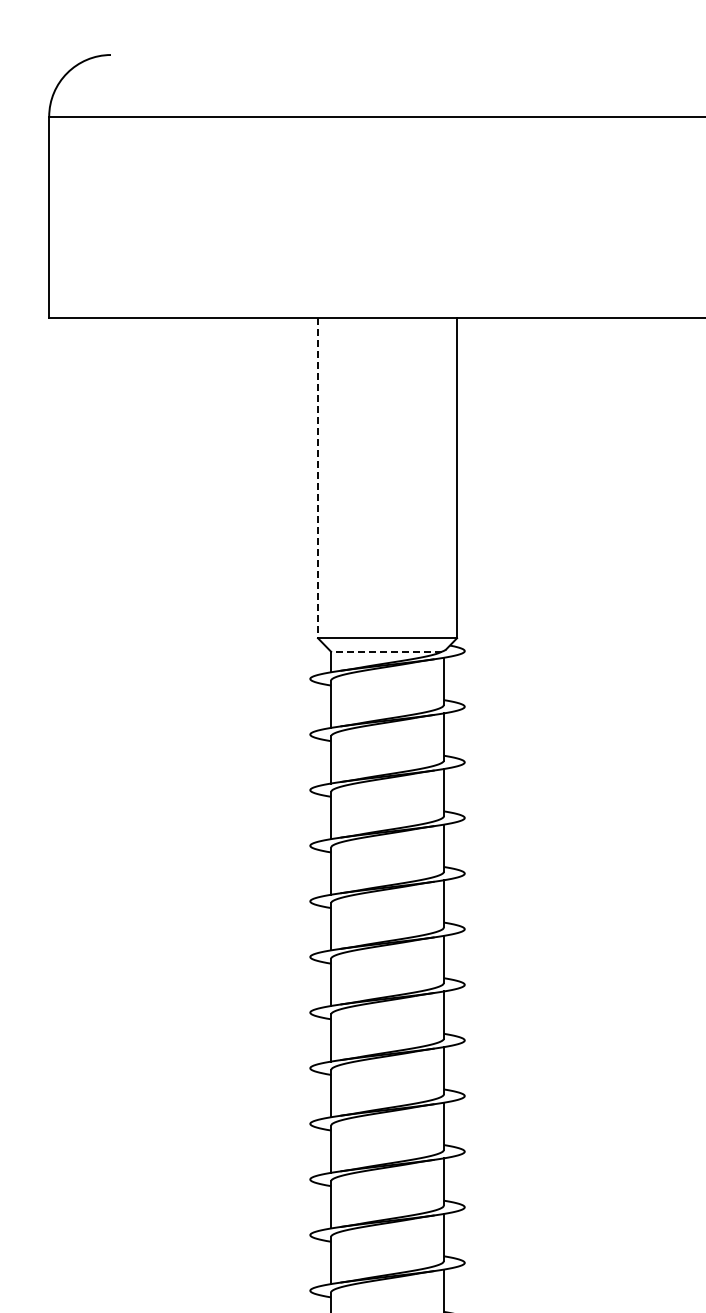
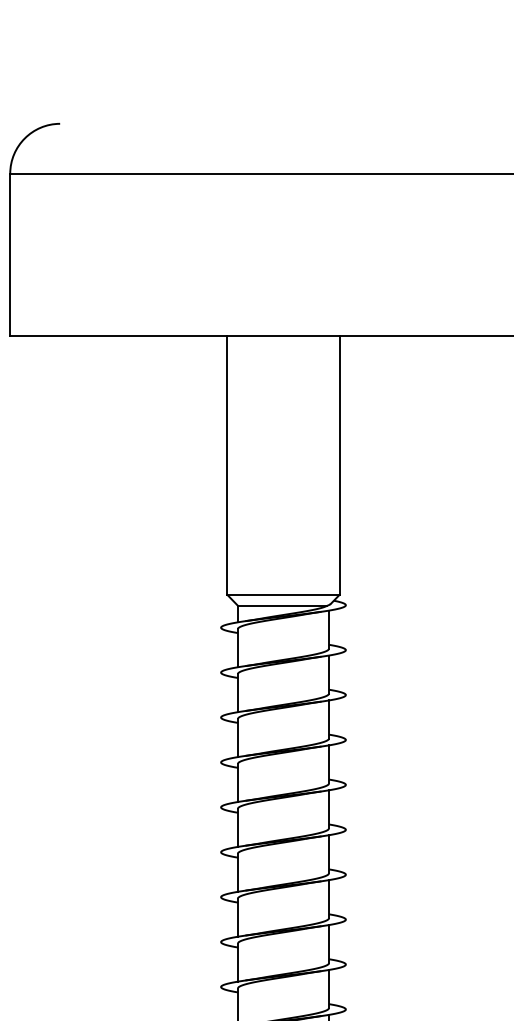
line: (318, 478) -> (227, 465), dashed -> solid
line: (385, 651) -> (281, 605), dashed -> solid

